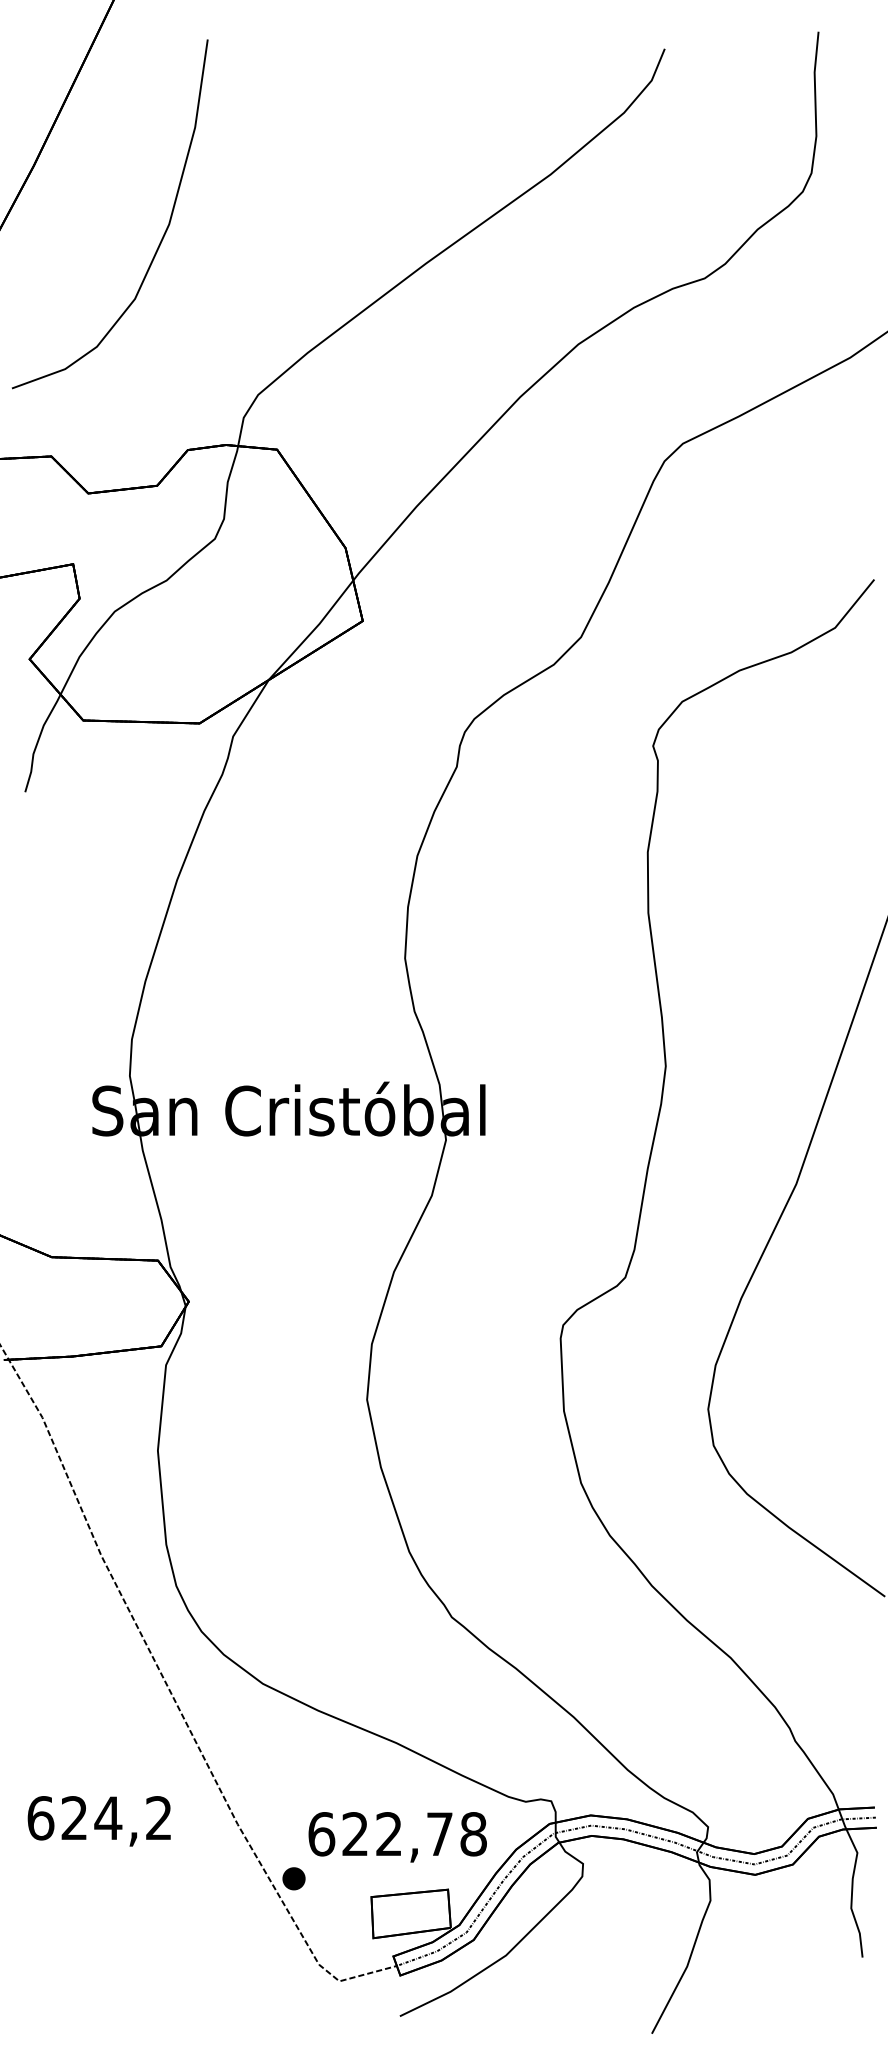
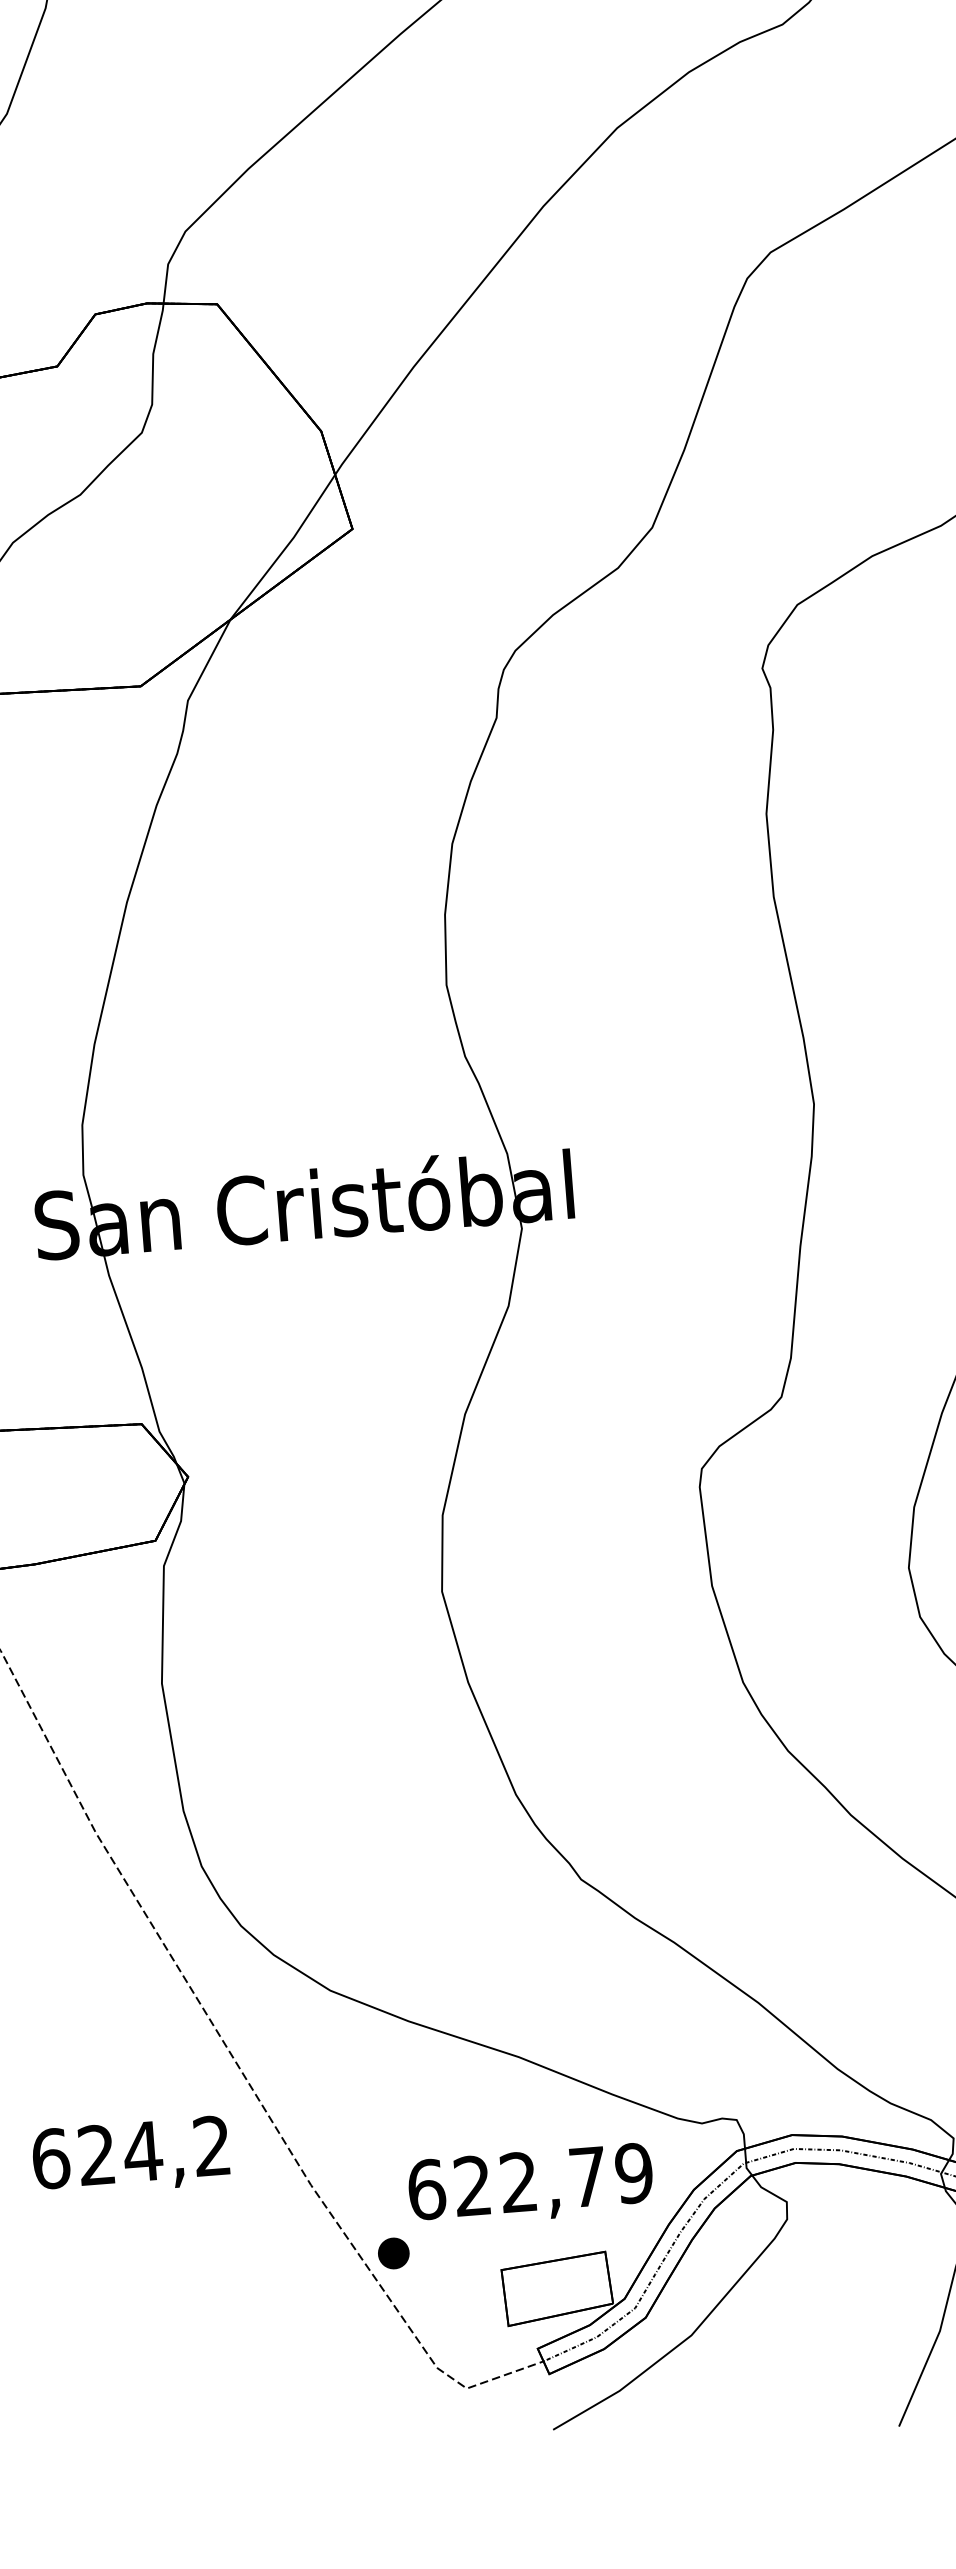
text: (98, 1821) -> (129, 2157), moved
text: (473, 1834) -> (634, 2173), 622,78 -> 622,79

